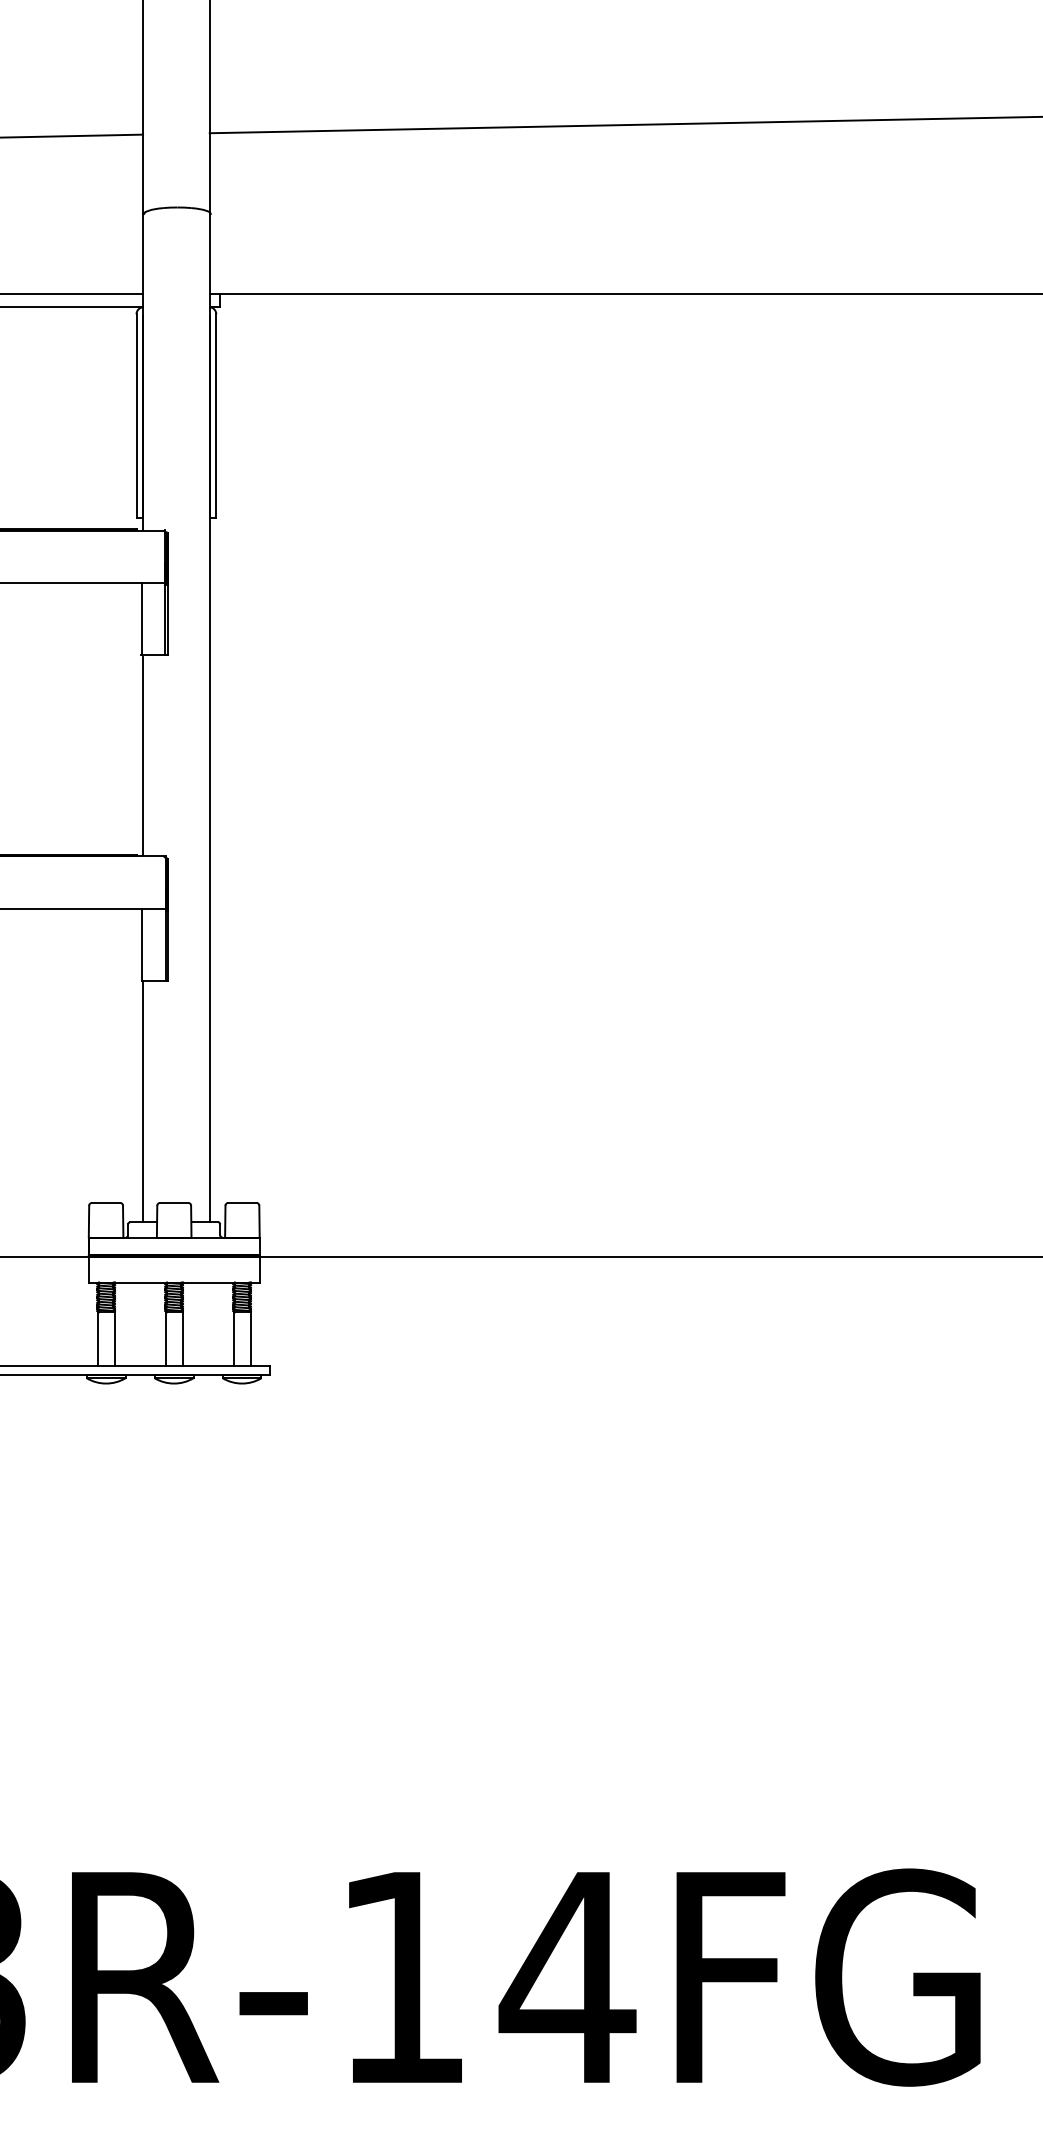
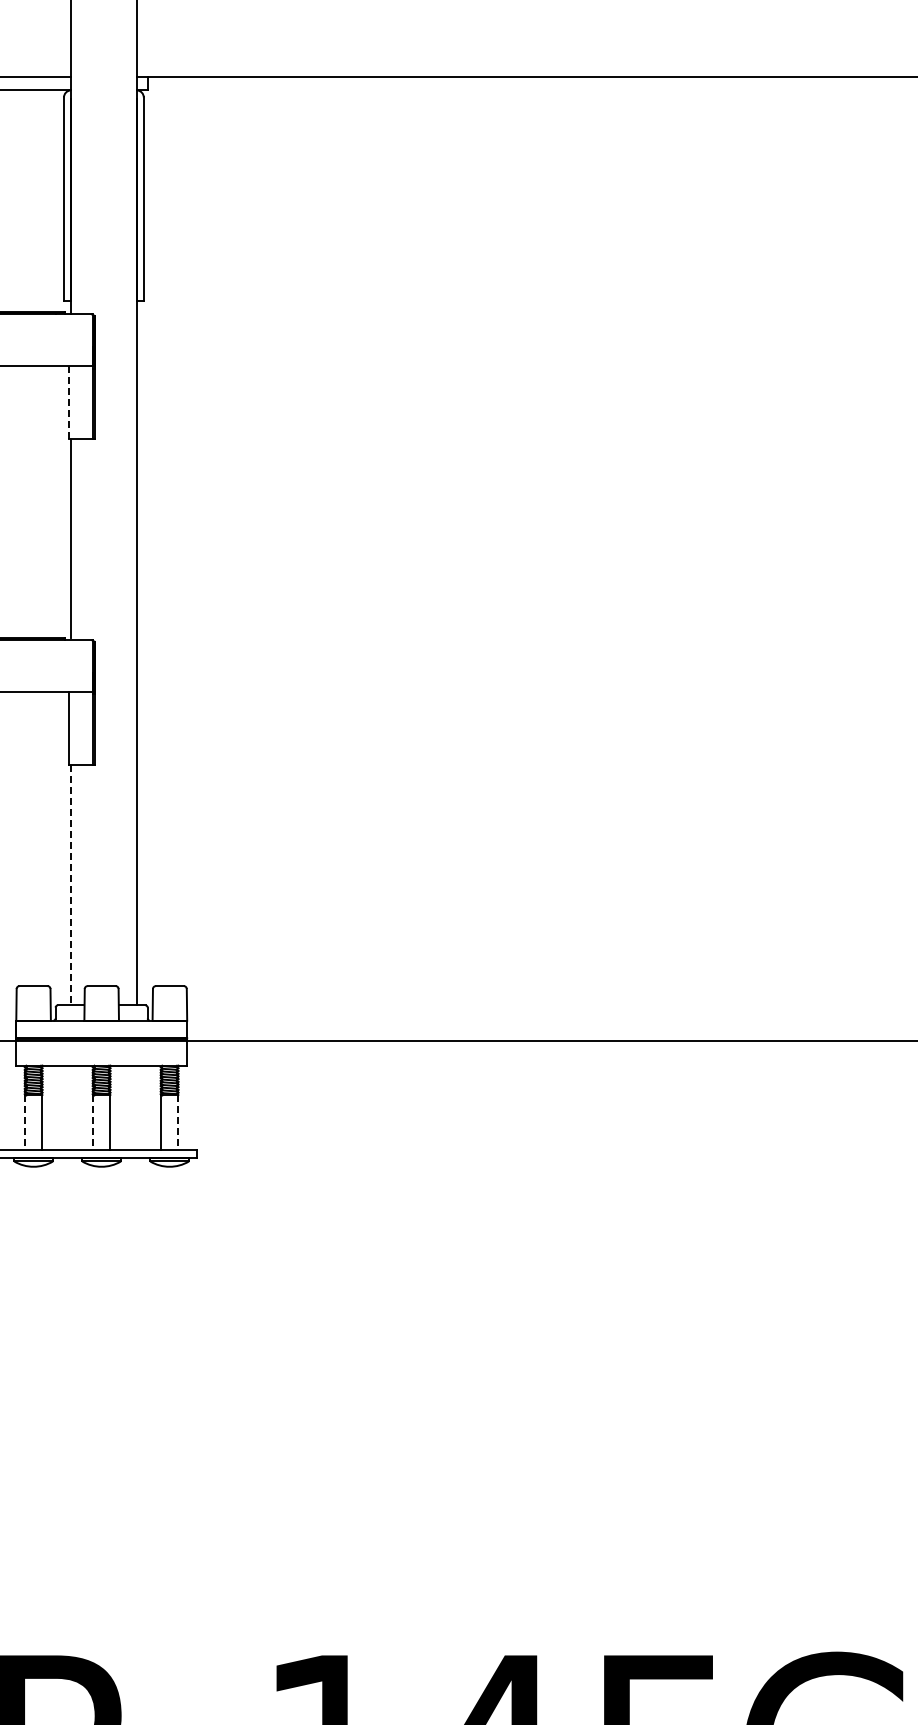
line: (141, 619) -> (68, 402), solid -> dashed
line: (143, 1102) -> (70, 885), solid -> dashed
line: (97, 1339) -> (24, 1122), solid -> dashed
line: (165, 1339) -> (92, 1122), solid -> dashed
line: (250, 1339) -> (177, 1122), solid -> dashed

